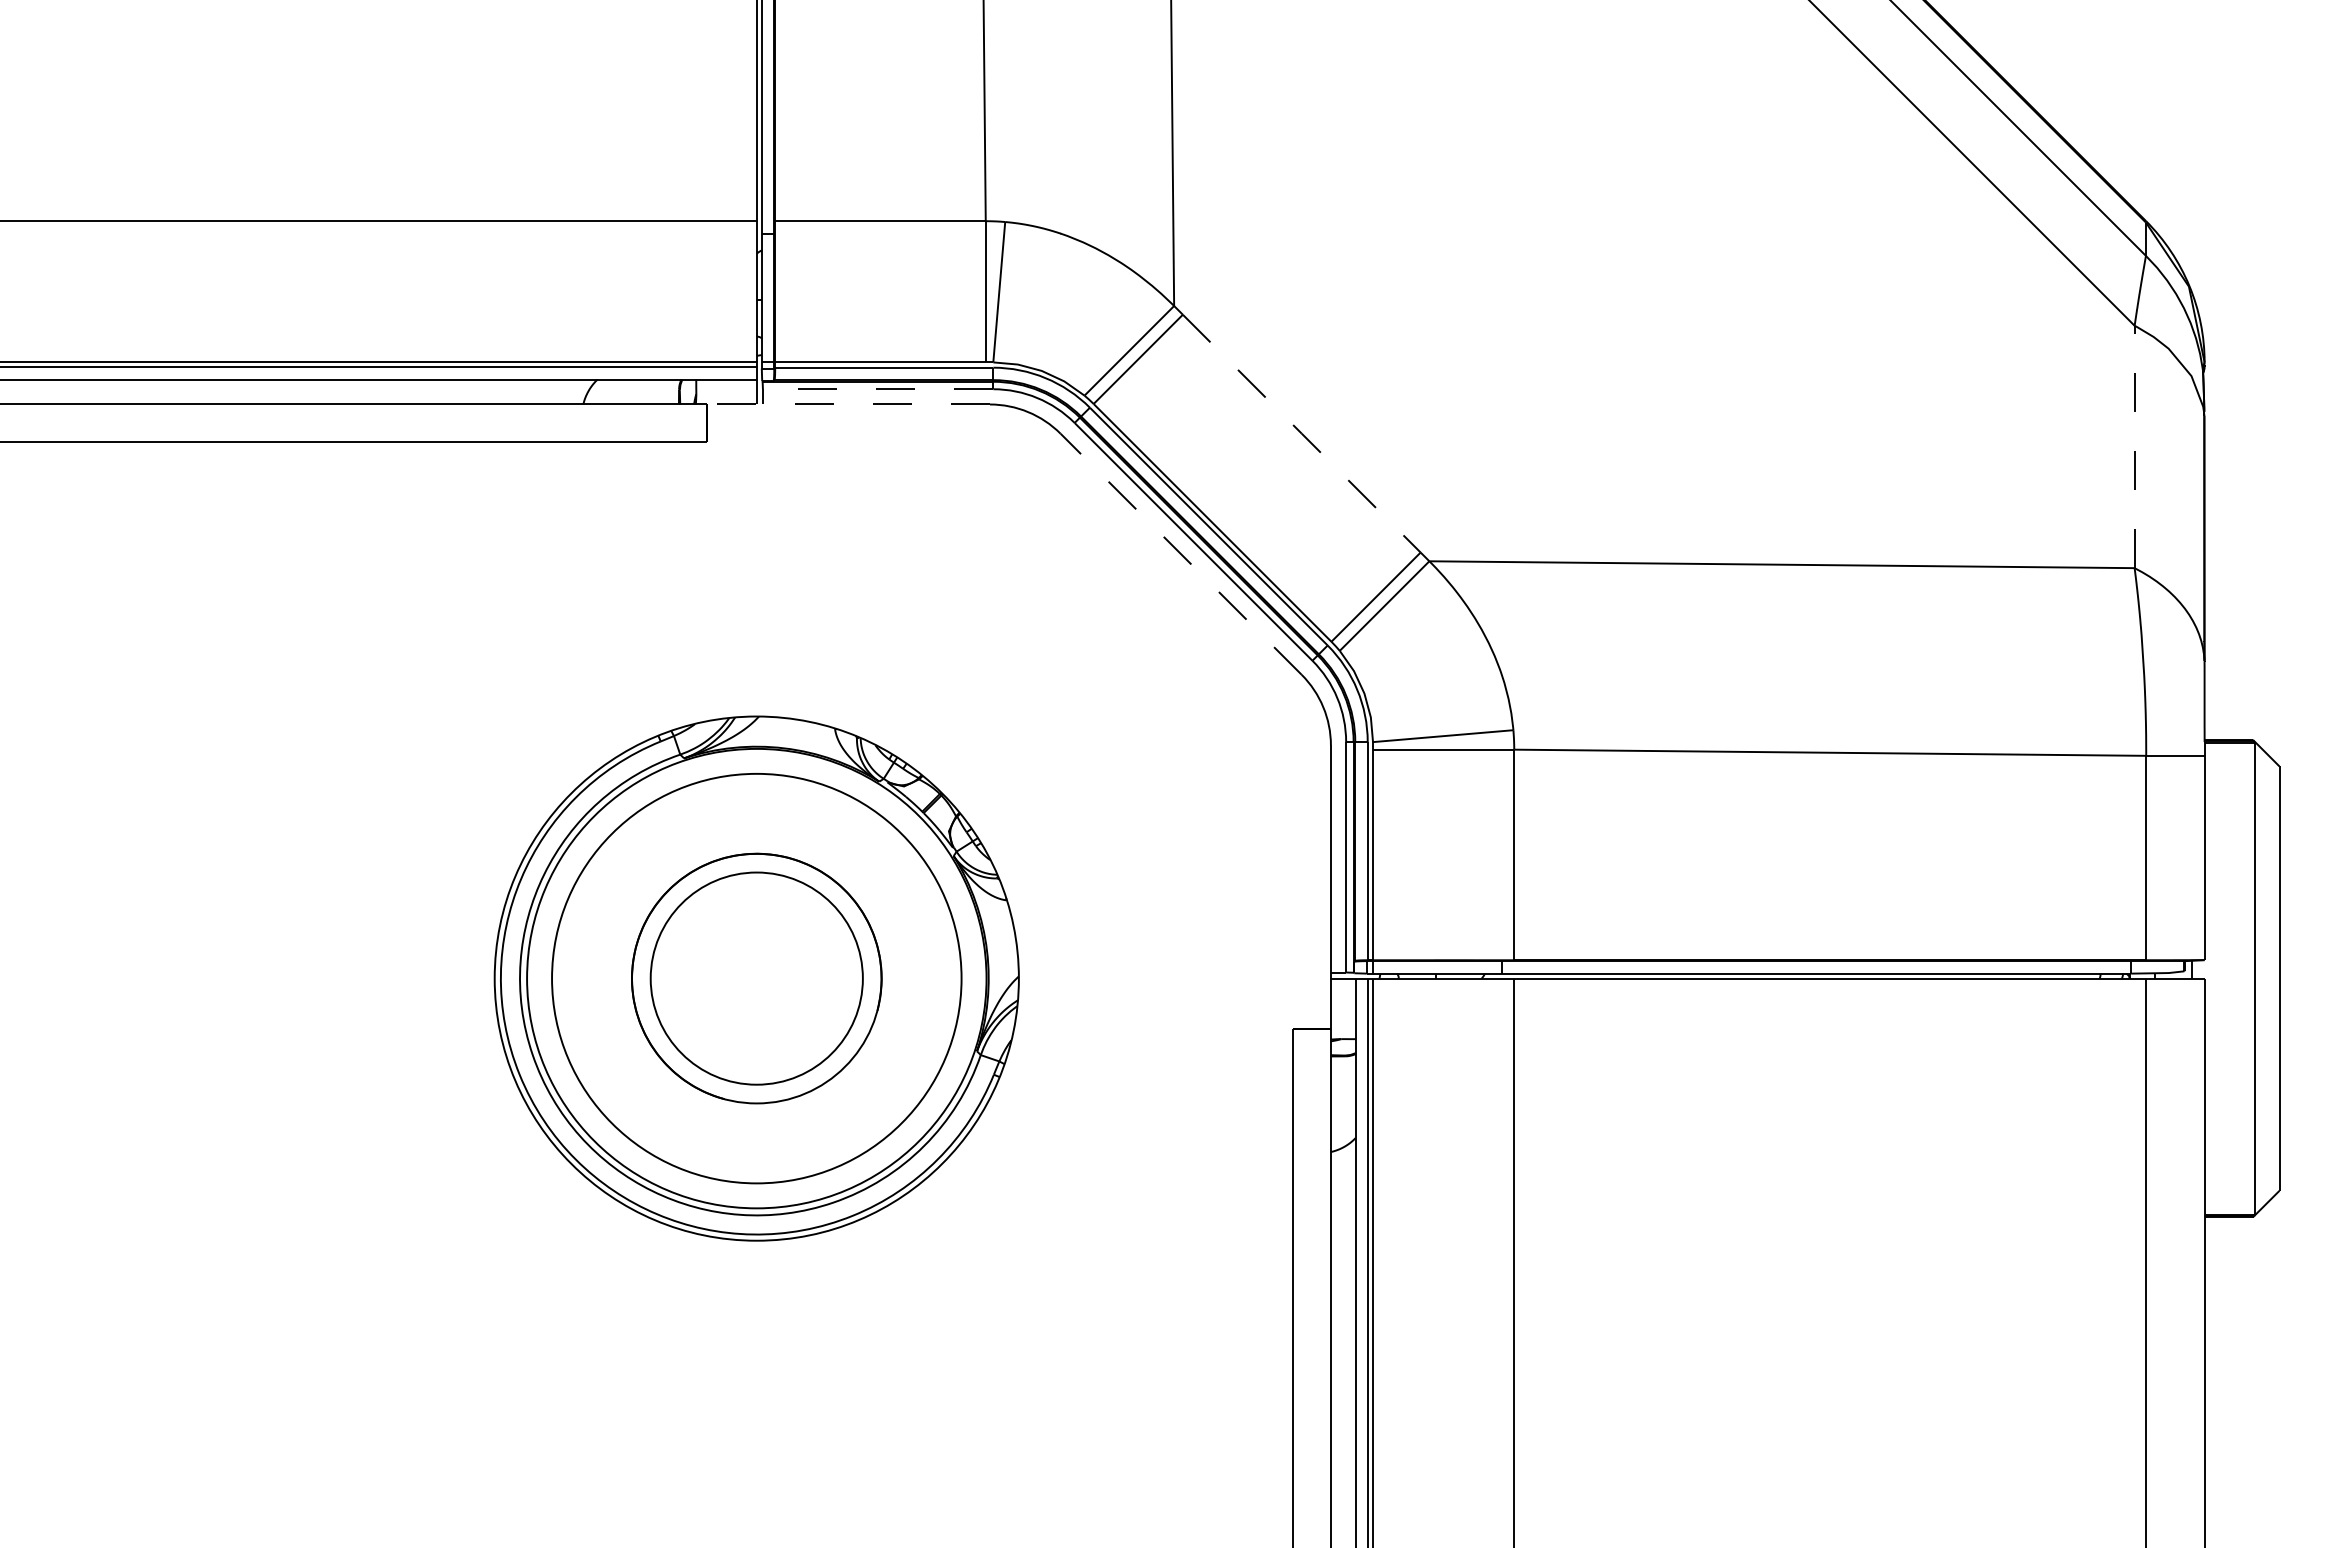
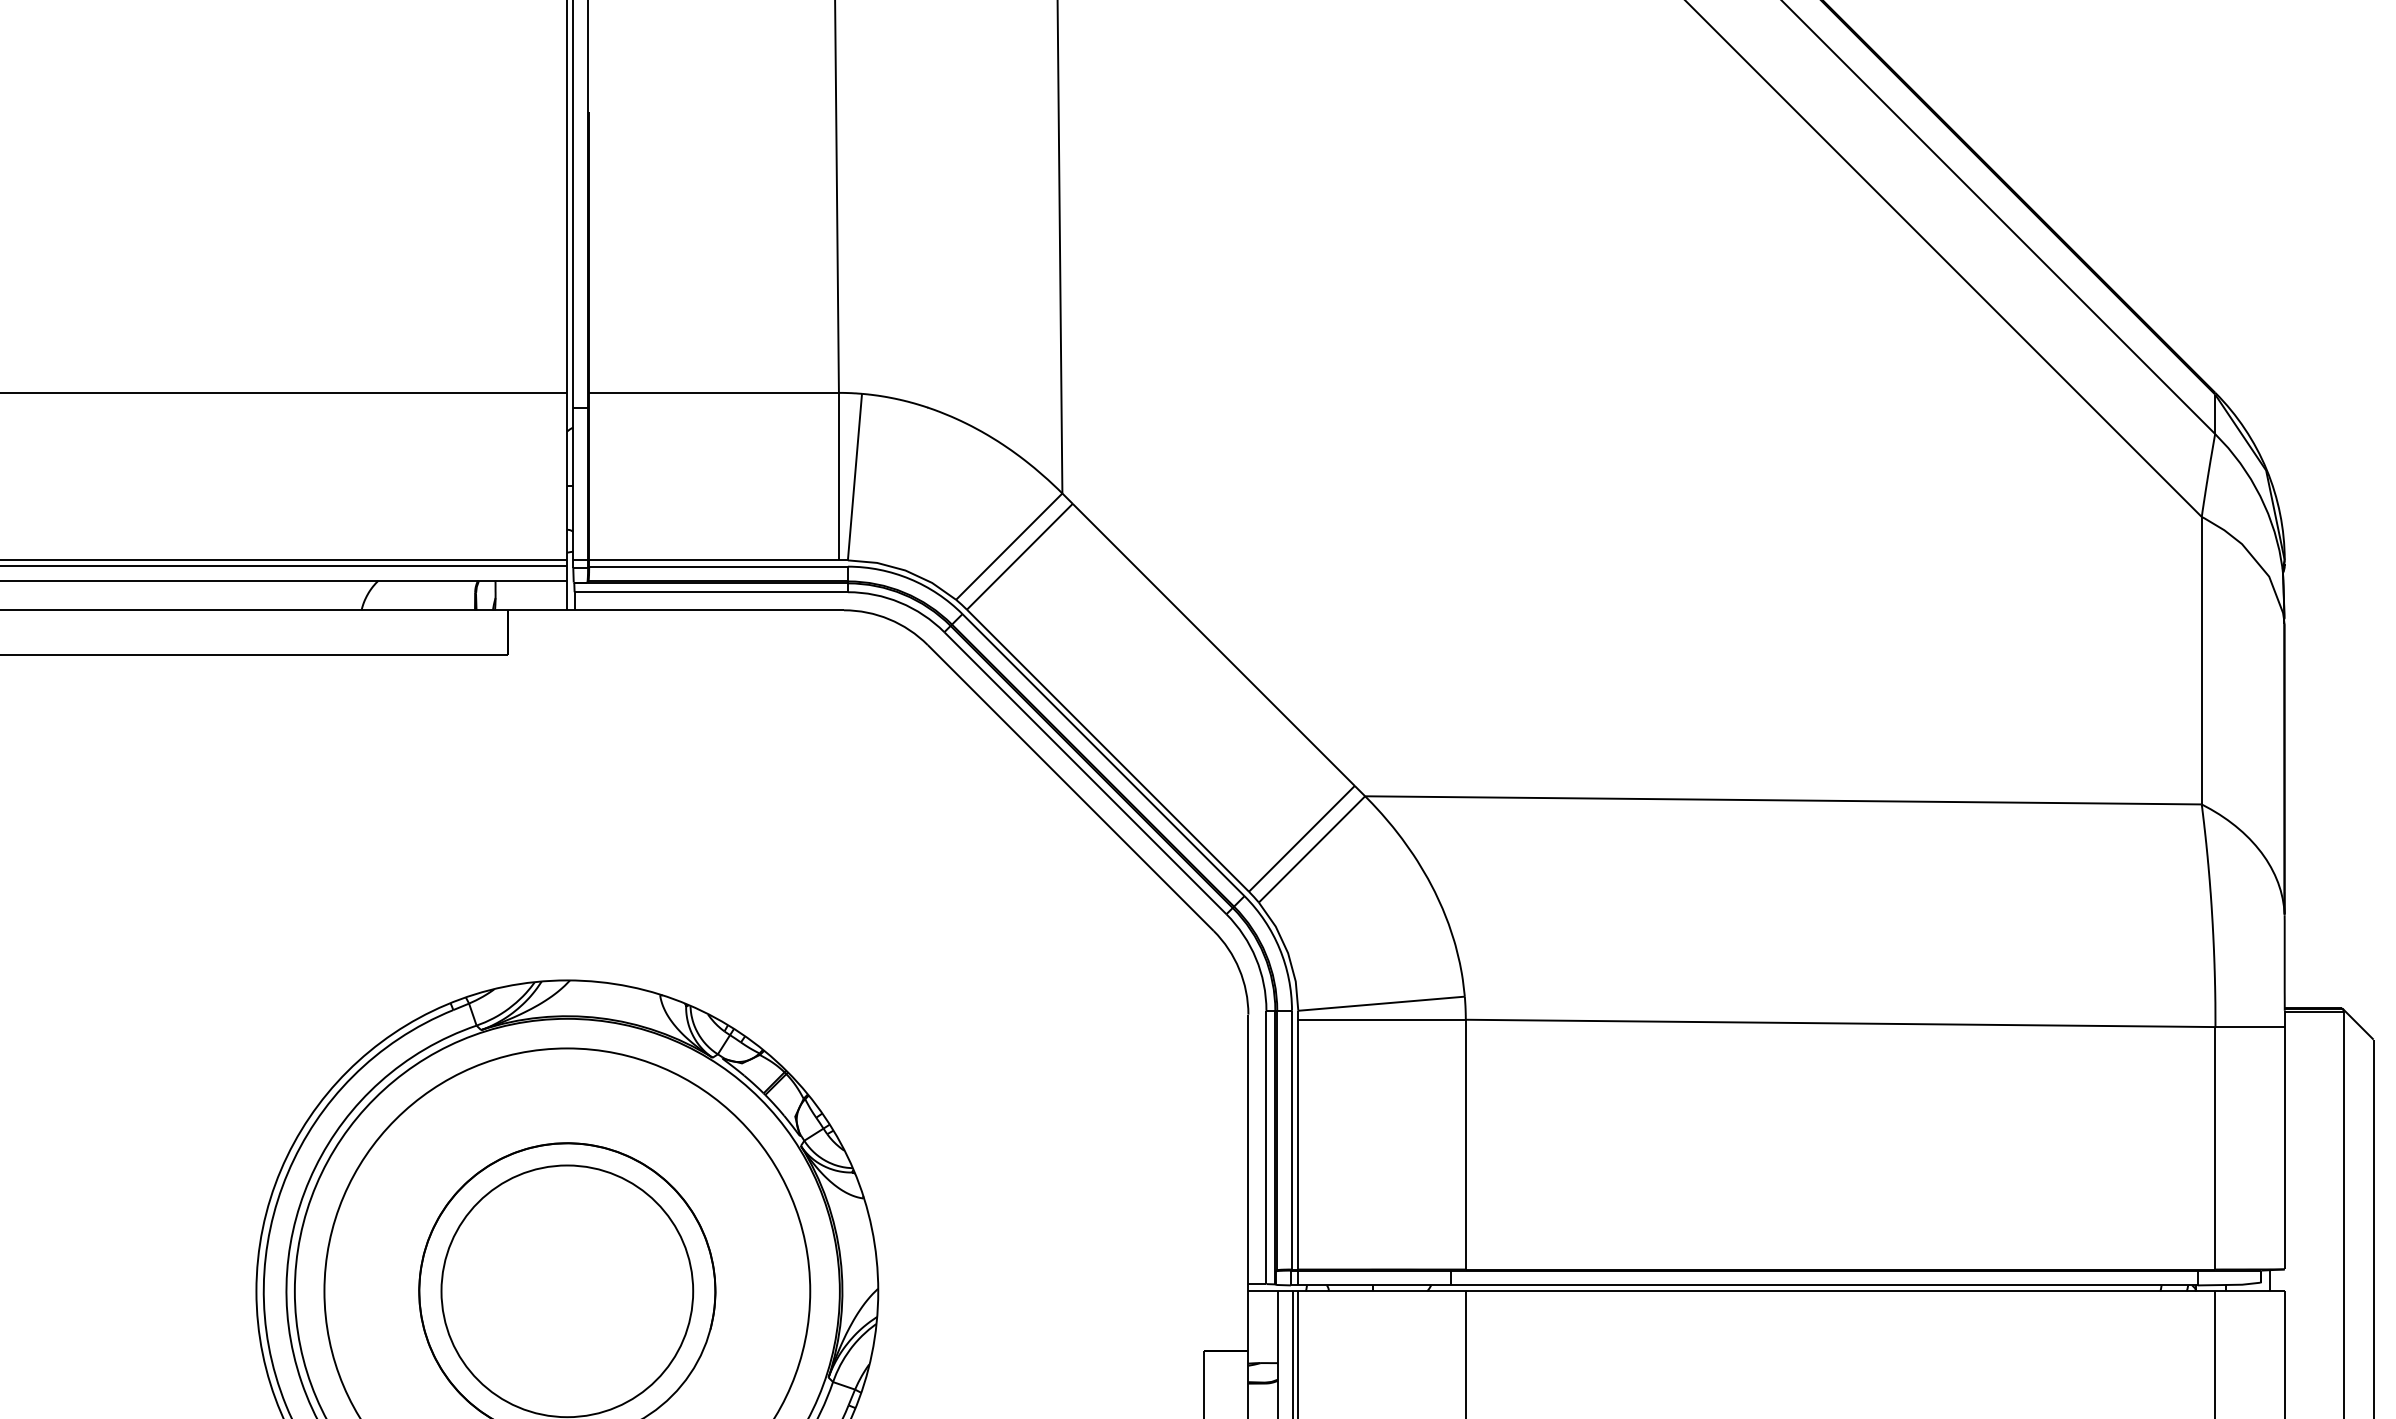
line: (877, 389) -> (710, 592), dashed -> solid
line: (848, 404) -> (676, 610), dashed -> solid
line: (1301, 433) -> (1213, 644), dashed -> solid
line: (2134, 446) -> (2201, 660), dashed -> solid
line: (1180, 553) -> (1069, 787), dashed -> solid

